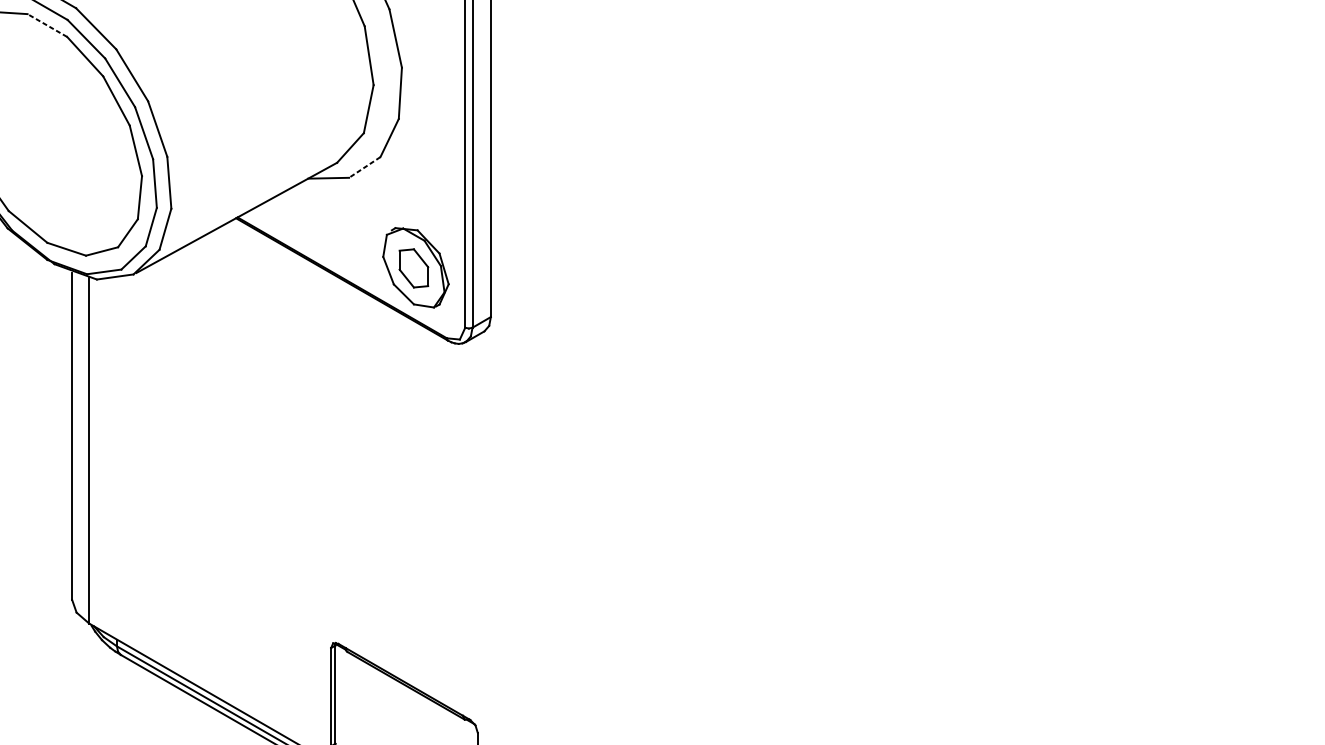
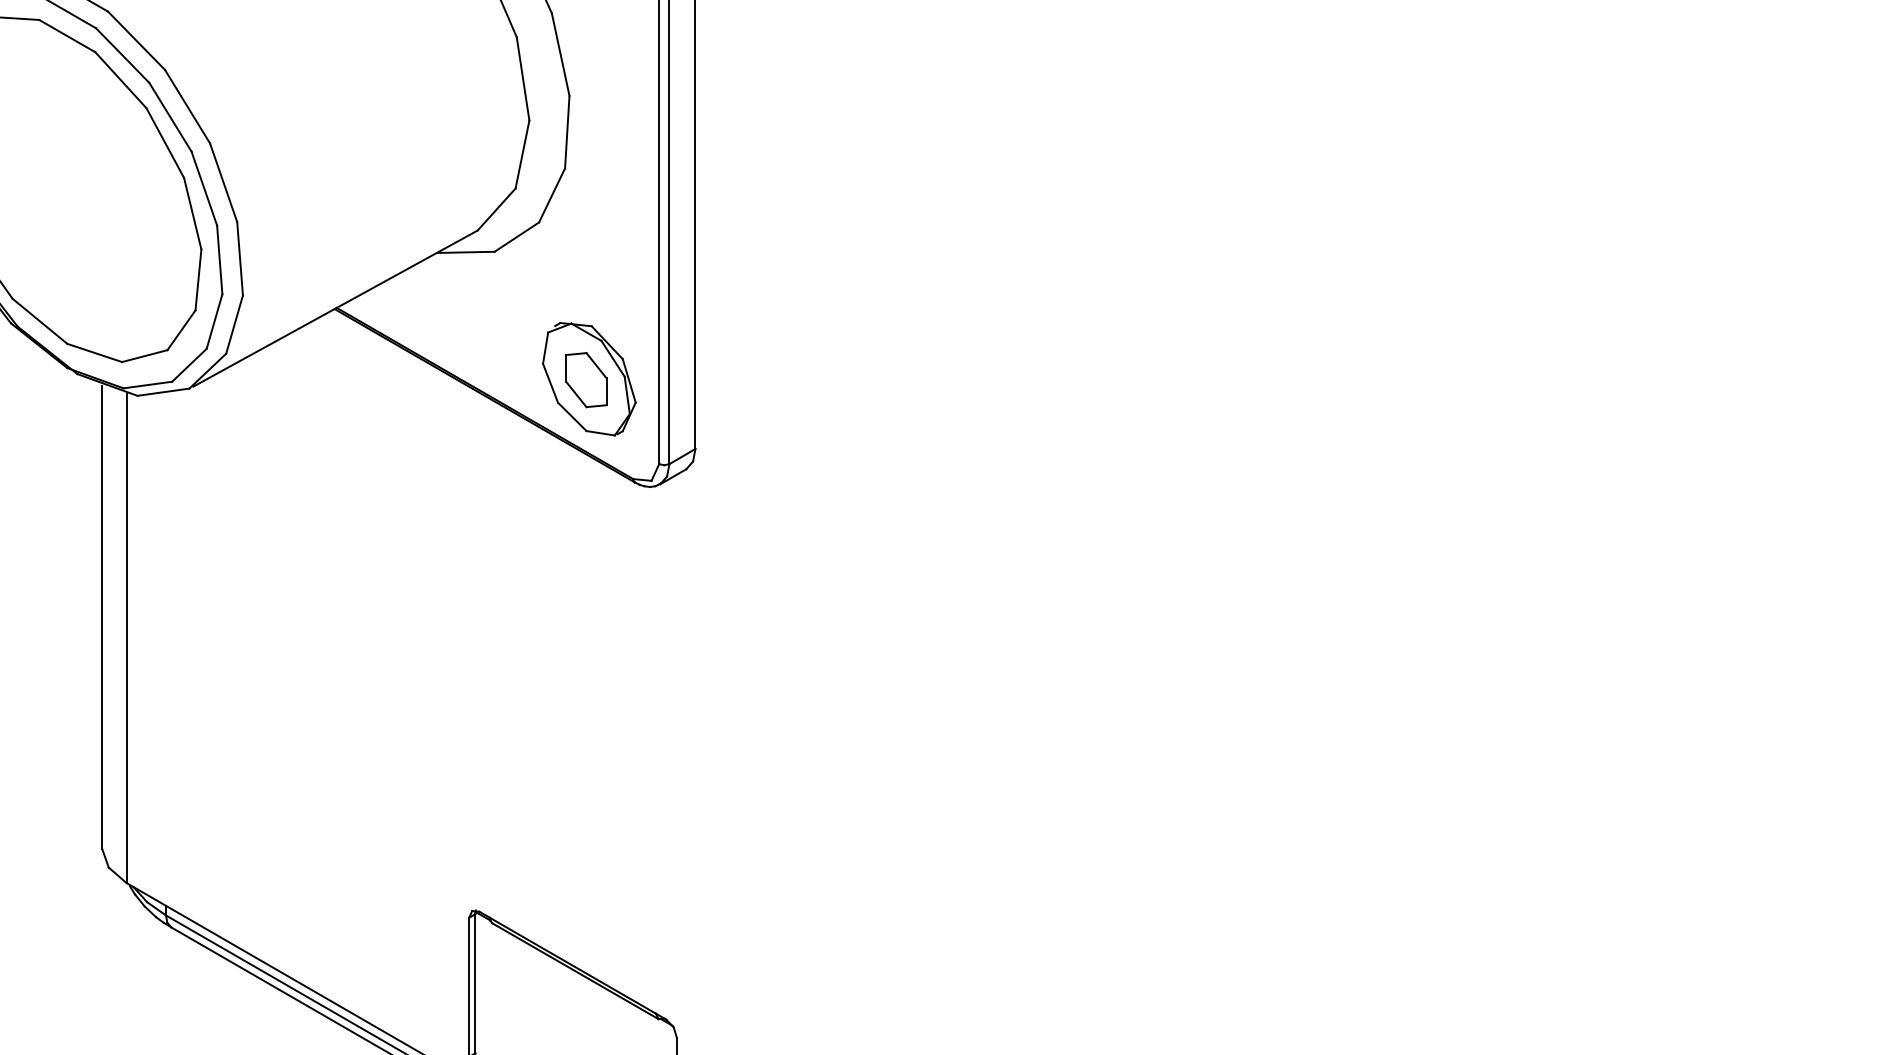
line: (46, 25) -> (66, 35), dashed -> solid
line: (364, 167) -> (516, 237), dashed -> solid

